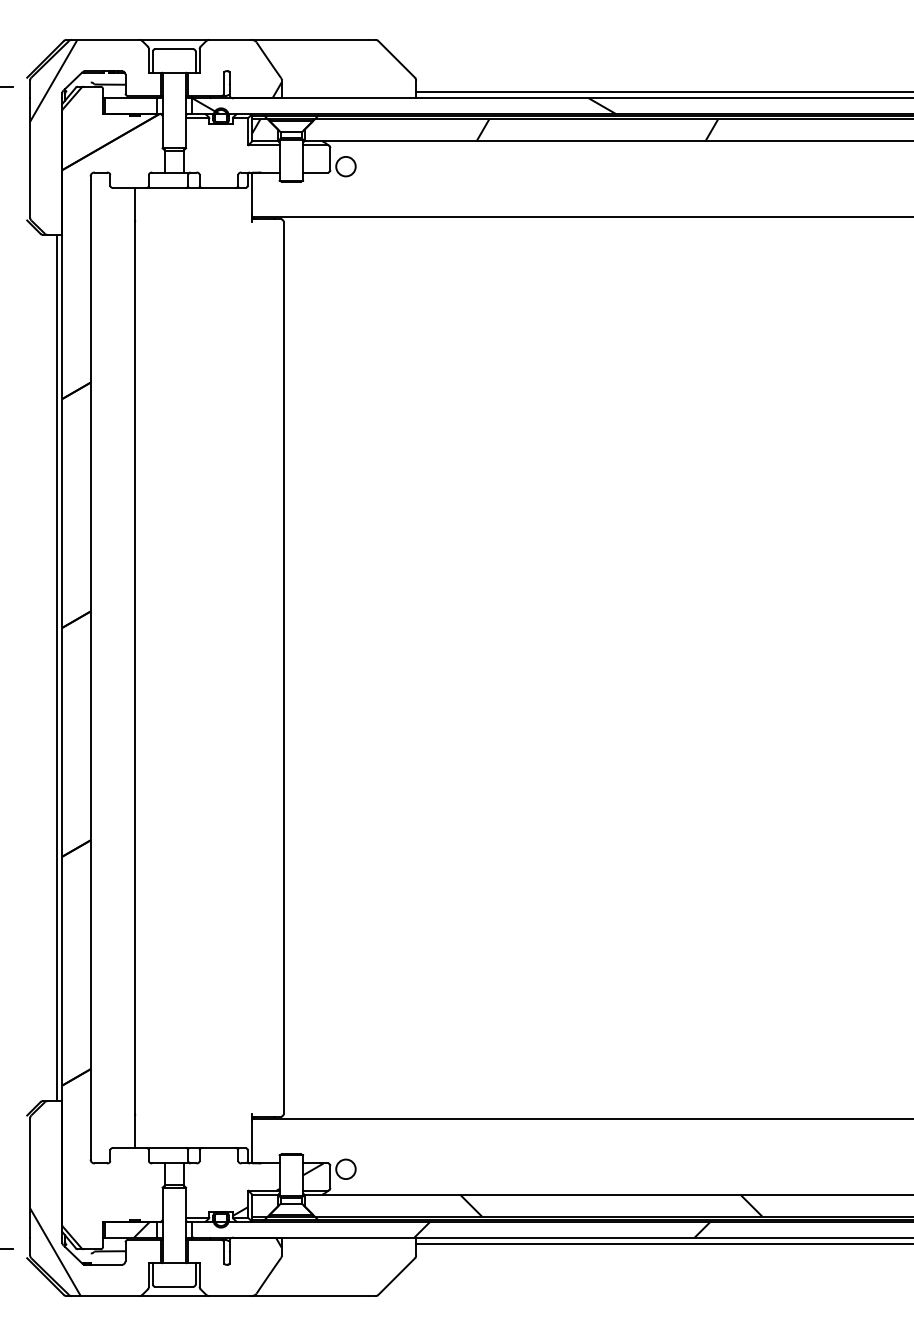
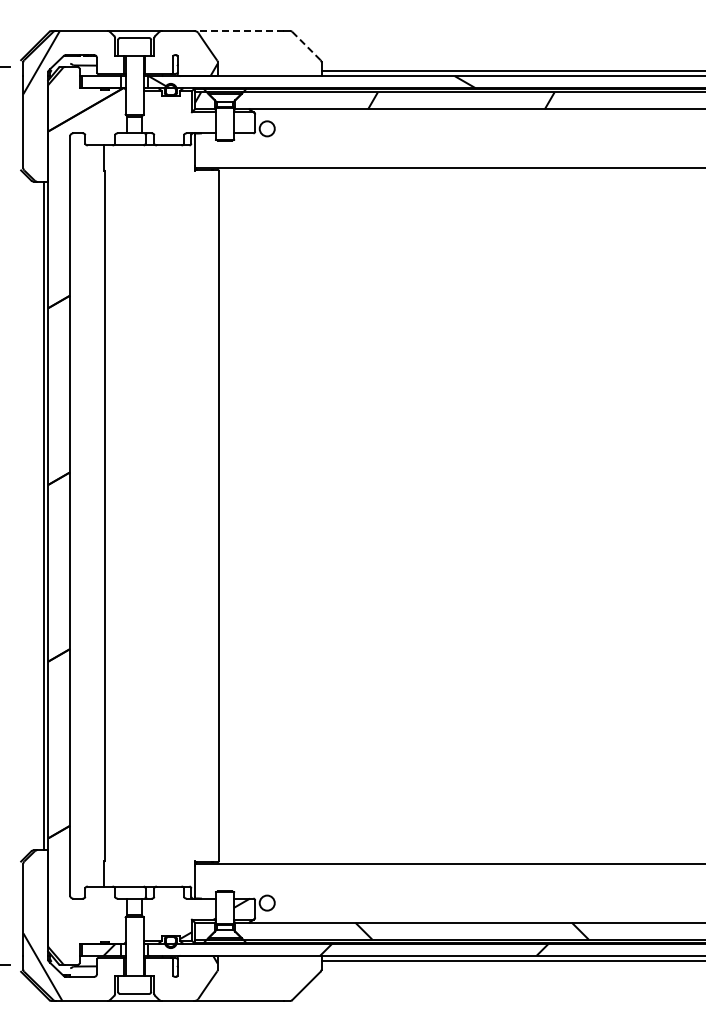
line: (308, 39) -> (238, 30), solid -> dashed
line: (396, 59) -> (306, 46), solid -> dashed

